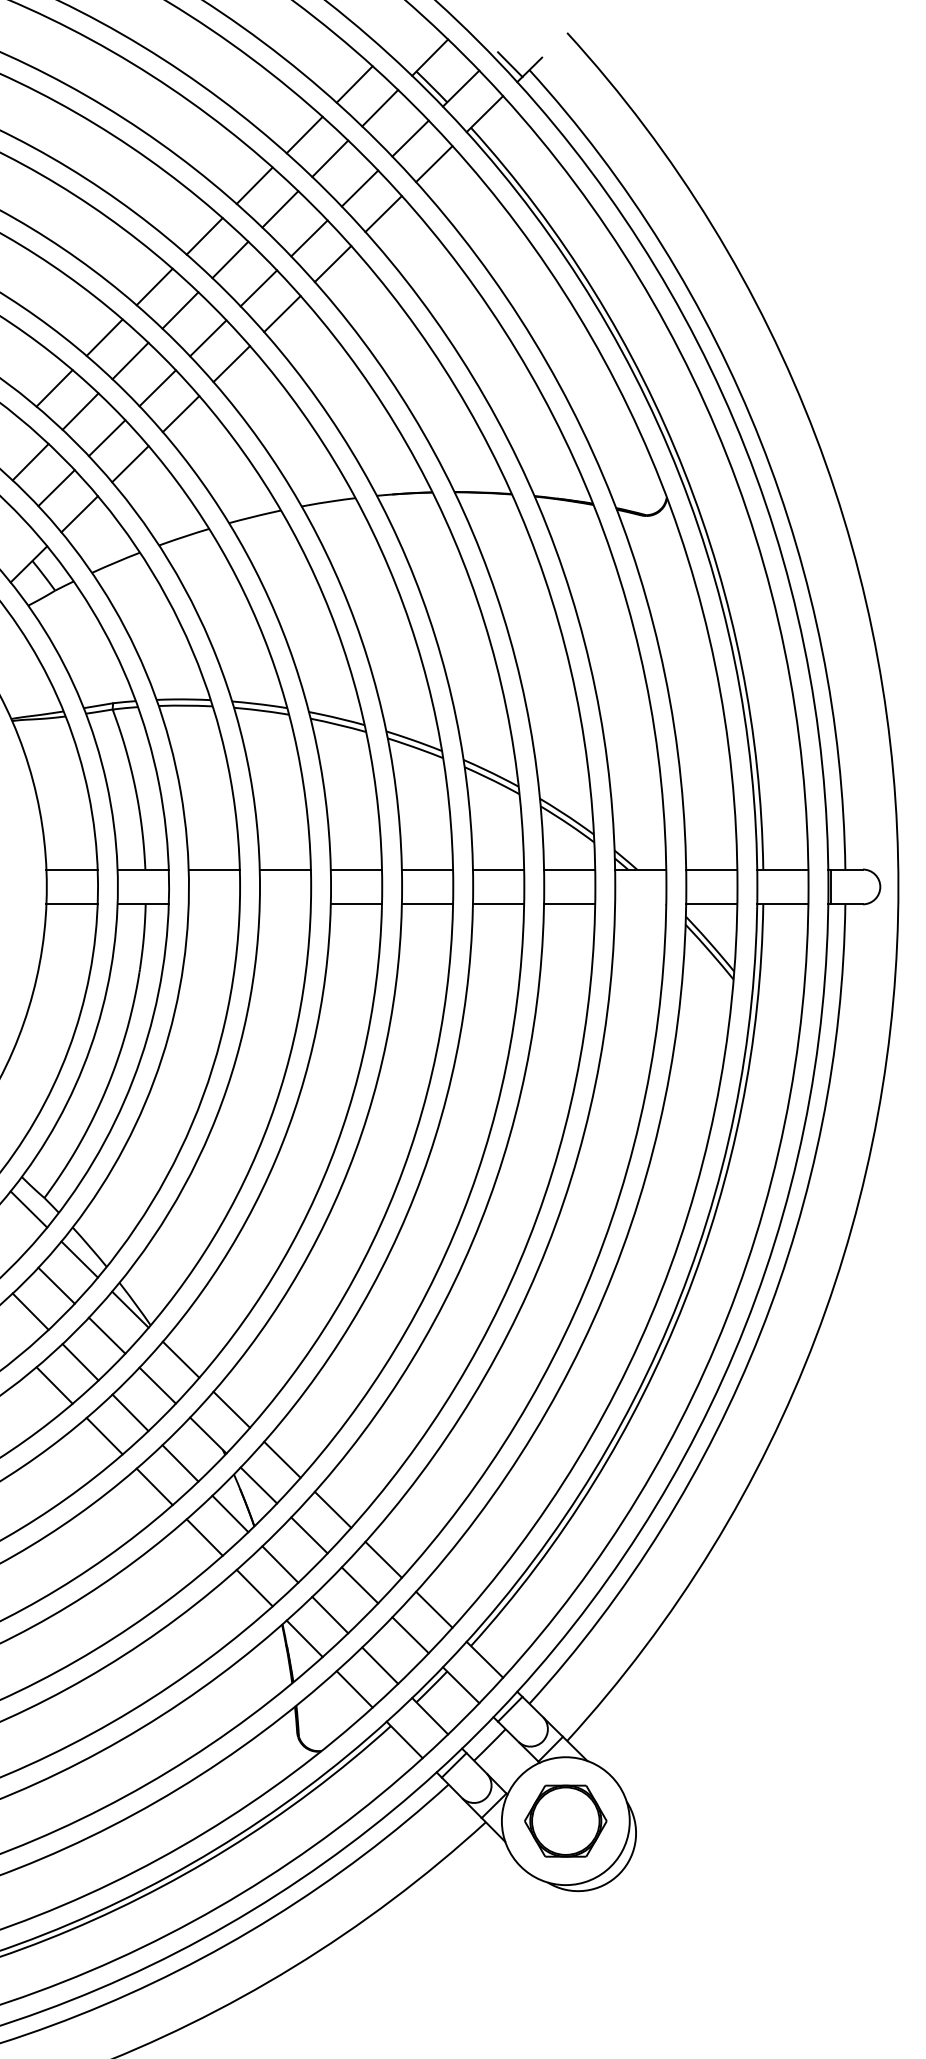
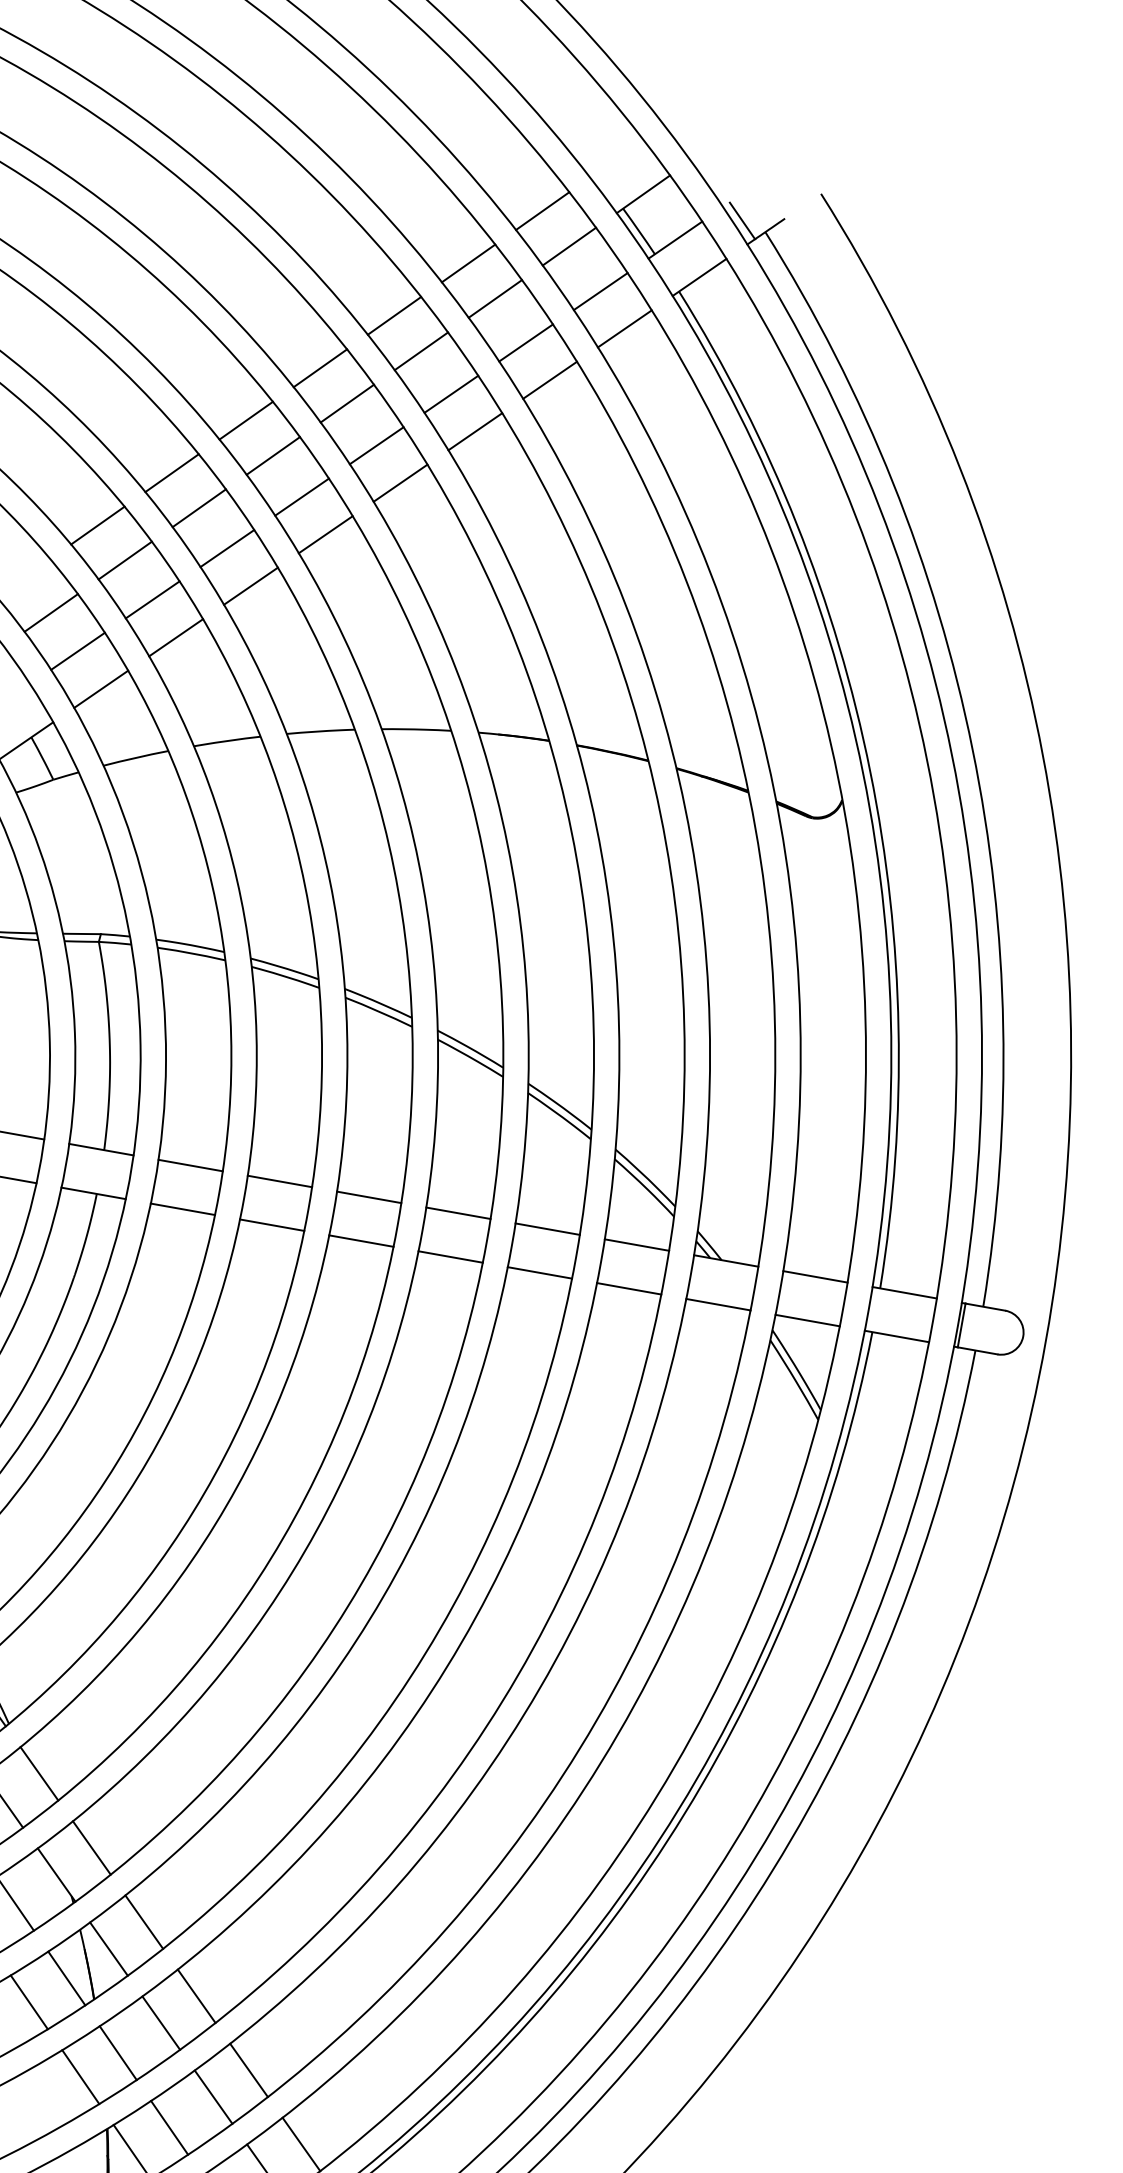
line: (213, 904) -> (181, 1209), added
line: (284, 904) -> (271, 1225), added
line: (640, 904) -> (718, 1304), added

